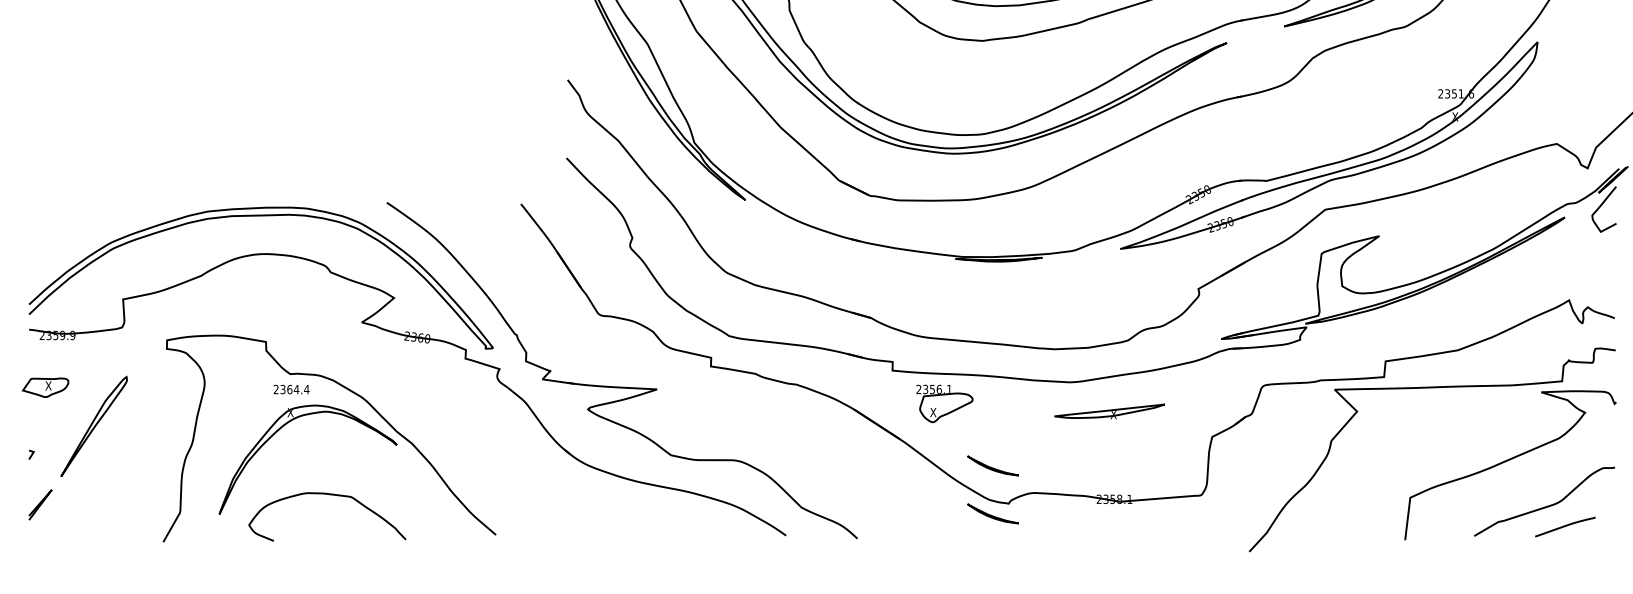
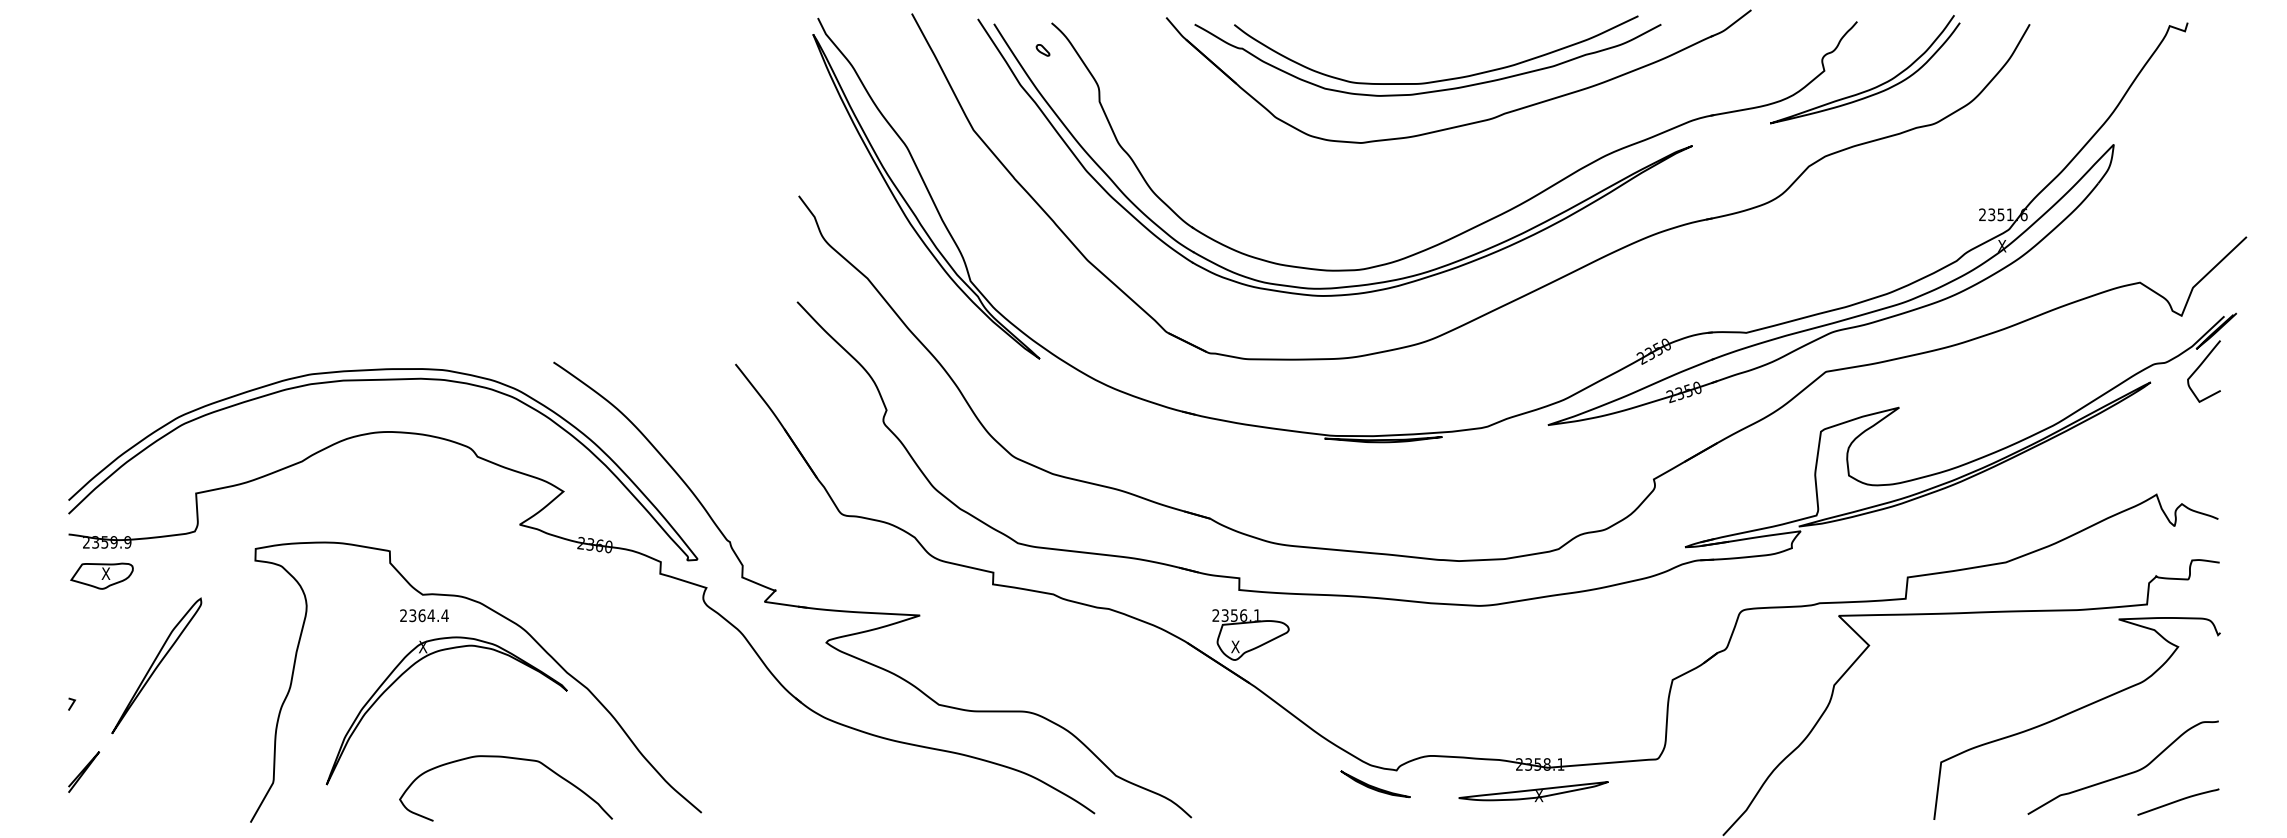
part: (45, 387) -> (101, 575), moved
part: (944, 403) -> (1250, 634), moved
part: (1109, 411) -> (1533, 791), moved
part: (993, 466) -> (1375, 719), removed
curve: (327, 494) -> (505, 758), moved
curve: (1565, 526) -> (2178, 801), moved

